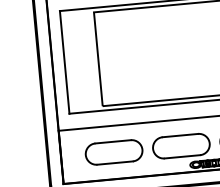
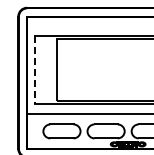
line: (65, 61) -> (35, 69), solid -> dashed

